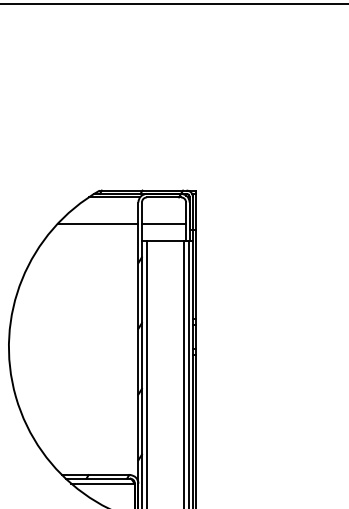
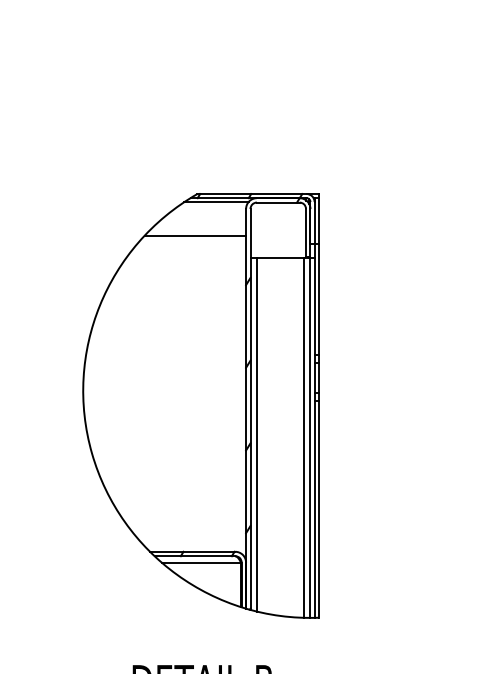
line: (164, 223) -> (278, 235), removed

